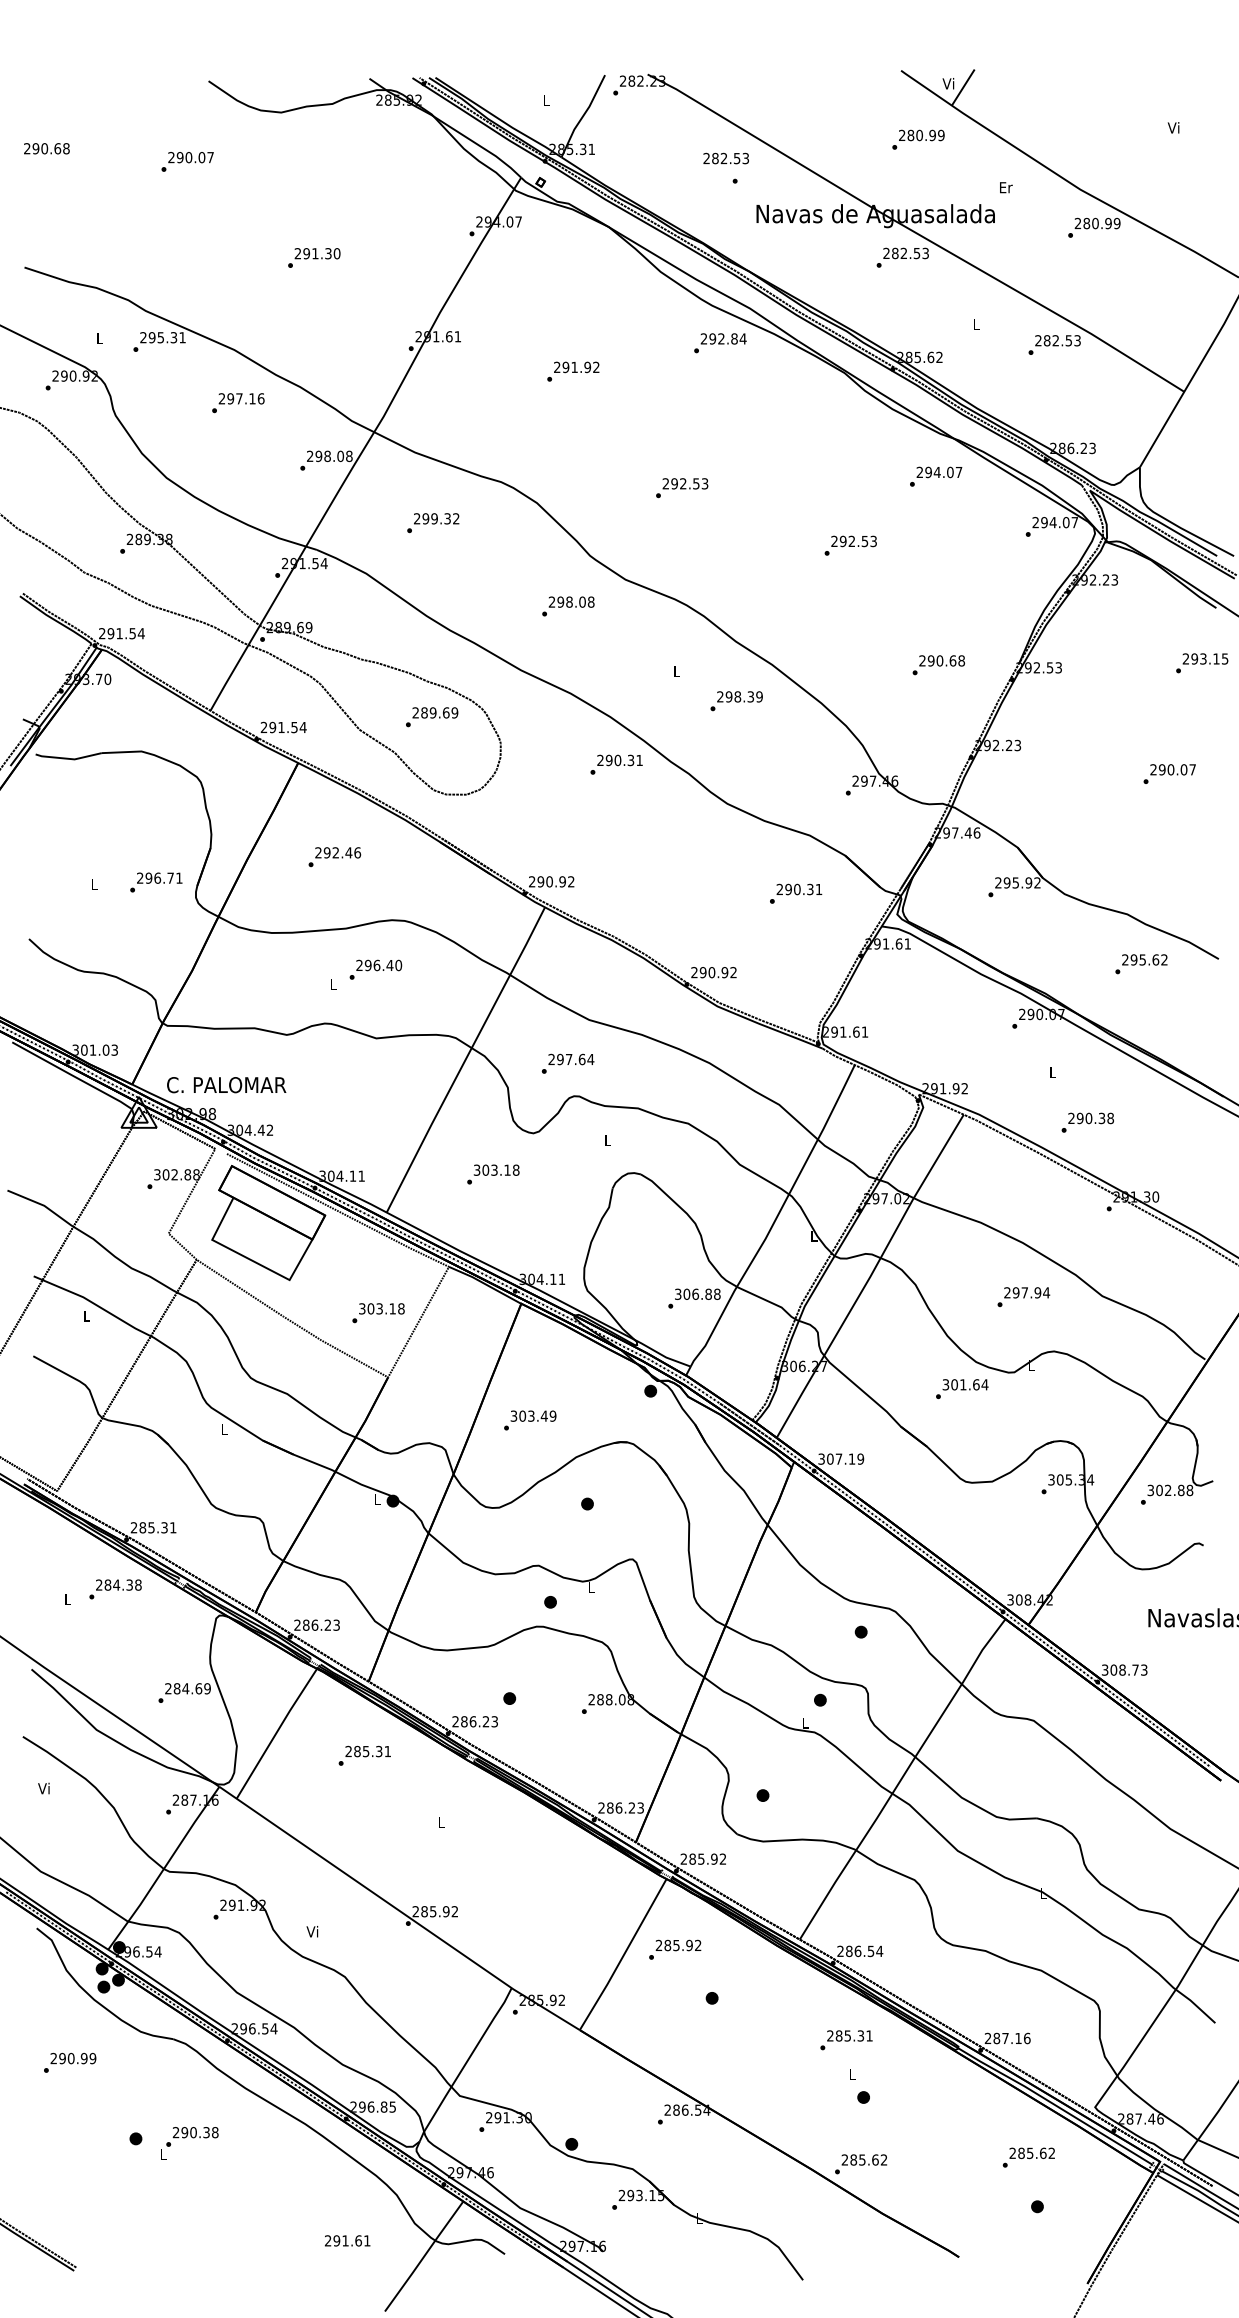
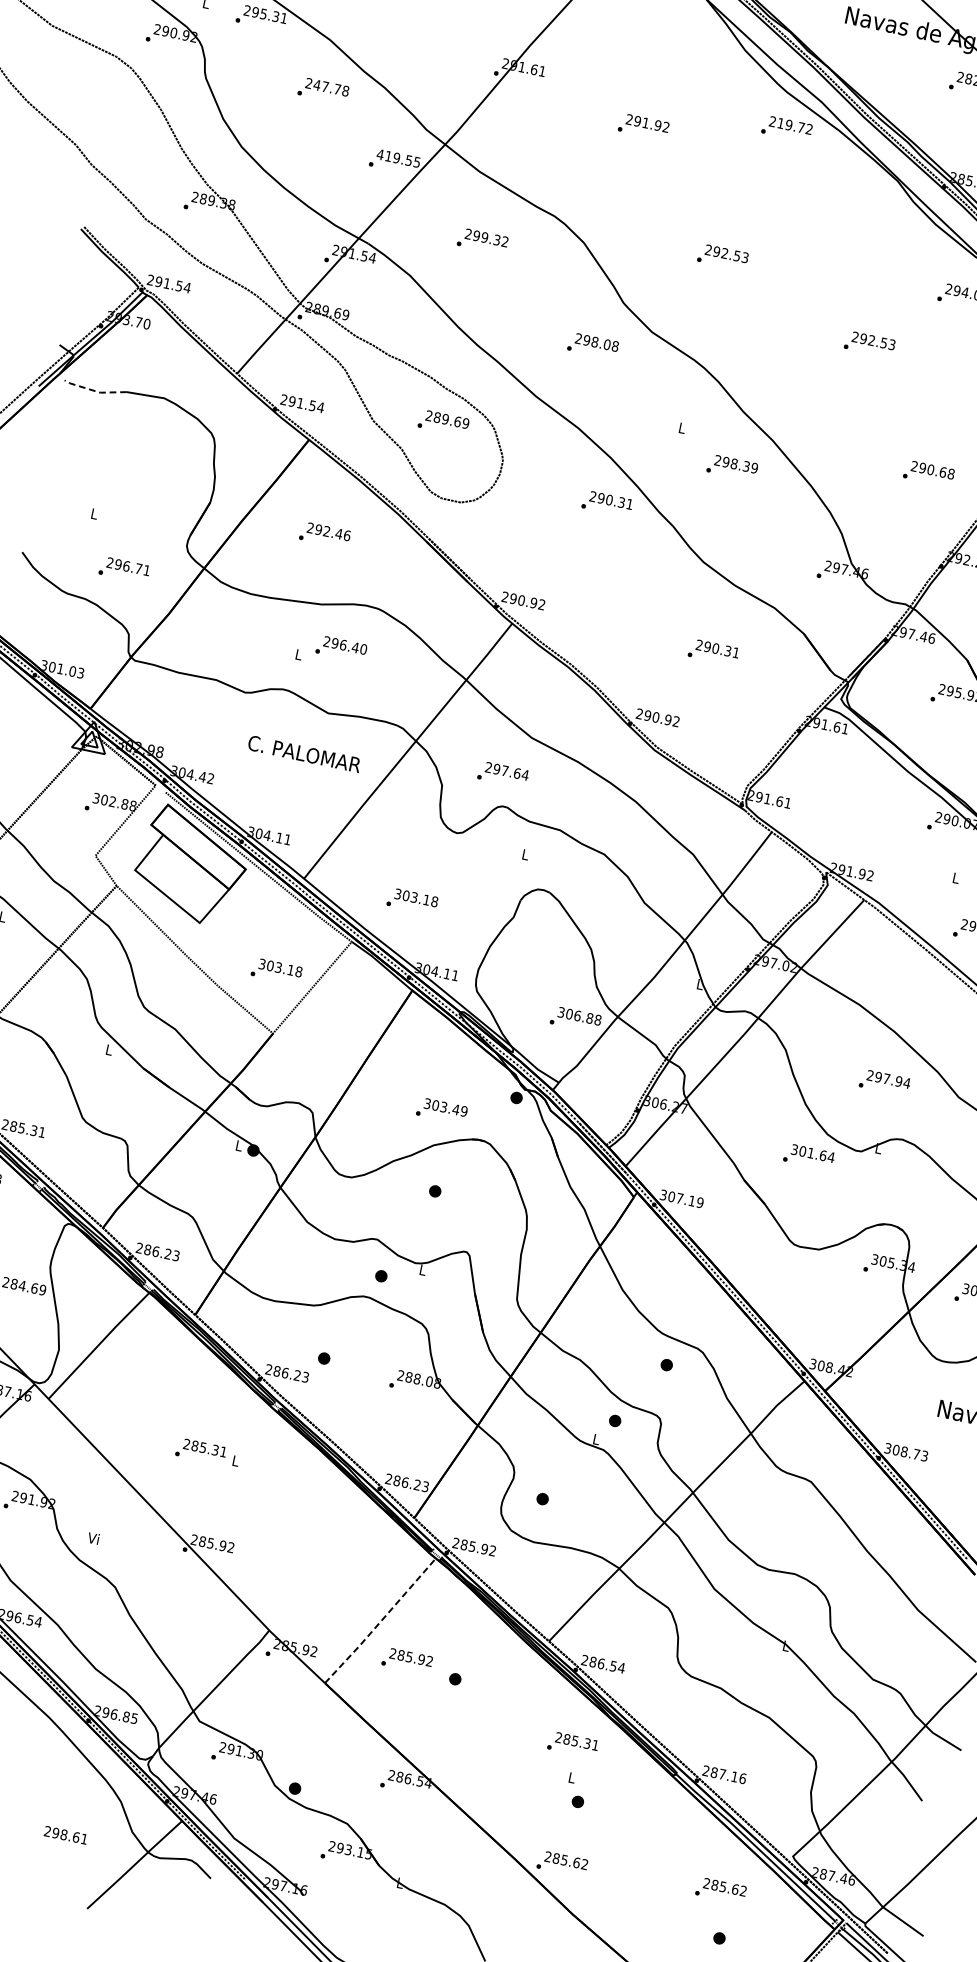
text: (727, 338) -> (794, 125), 292.84 -> 219.72
text: (245, 398) -> (331, 87), 297.16 -> 247.78
text: (329, 456) -> (398, 158), 298.08 -> 419.55
line: (67, 758) -> (93, 390), solid -> dashed
text: (156, 882) -> (124, 570), moved
text: (796, 893) -> (714, 652), moved
text: (226, 1085) -> (304, 754), moved
text: (493, 1174) -> (412, 901), moved
text: (530, 1420) -> (442, 1111), moved
text: (364, 1755) -> (200, 1451), moved
text: (675, 1949) -> (407, 1660), moved
line: (623, 1955) -> (380, 1621), solid -> dashed
text: (345, 2240) -> (64, 1834), 291.61 -> 298.61

